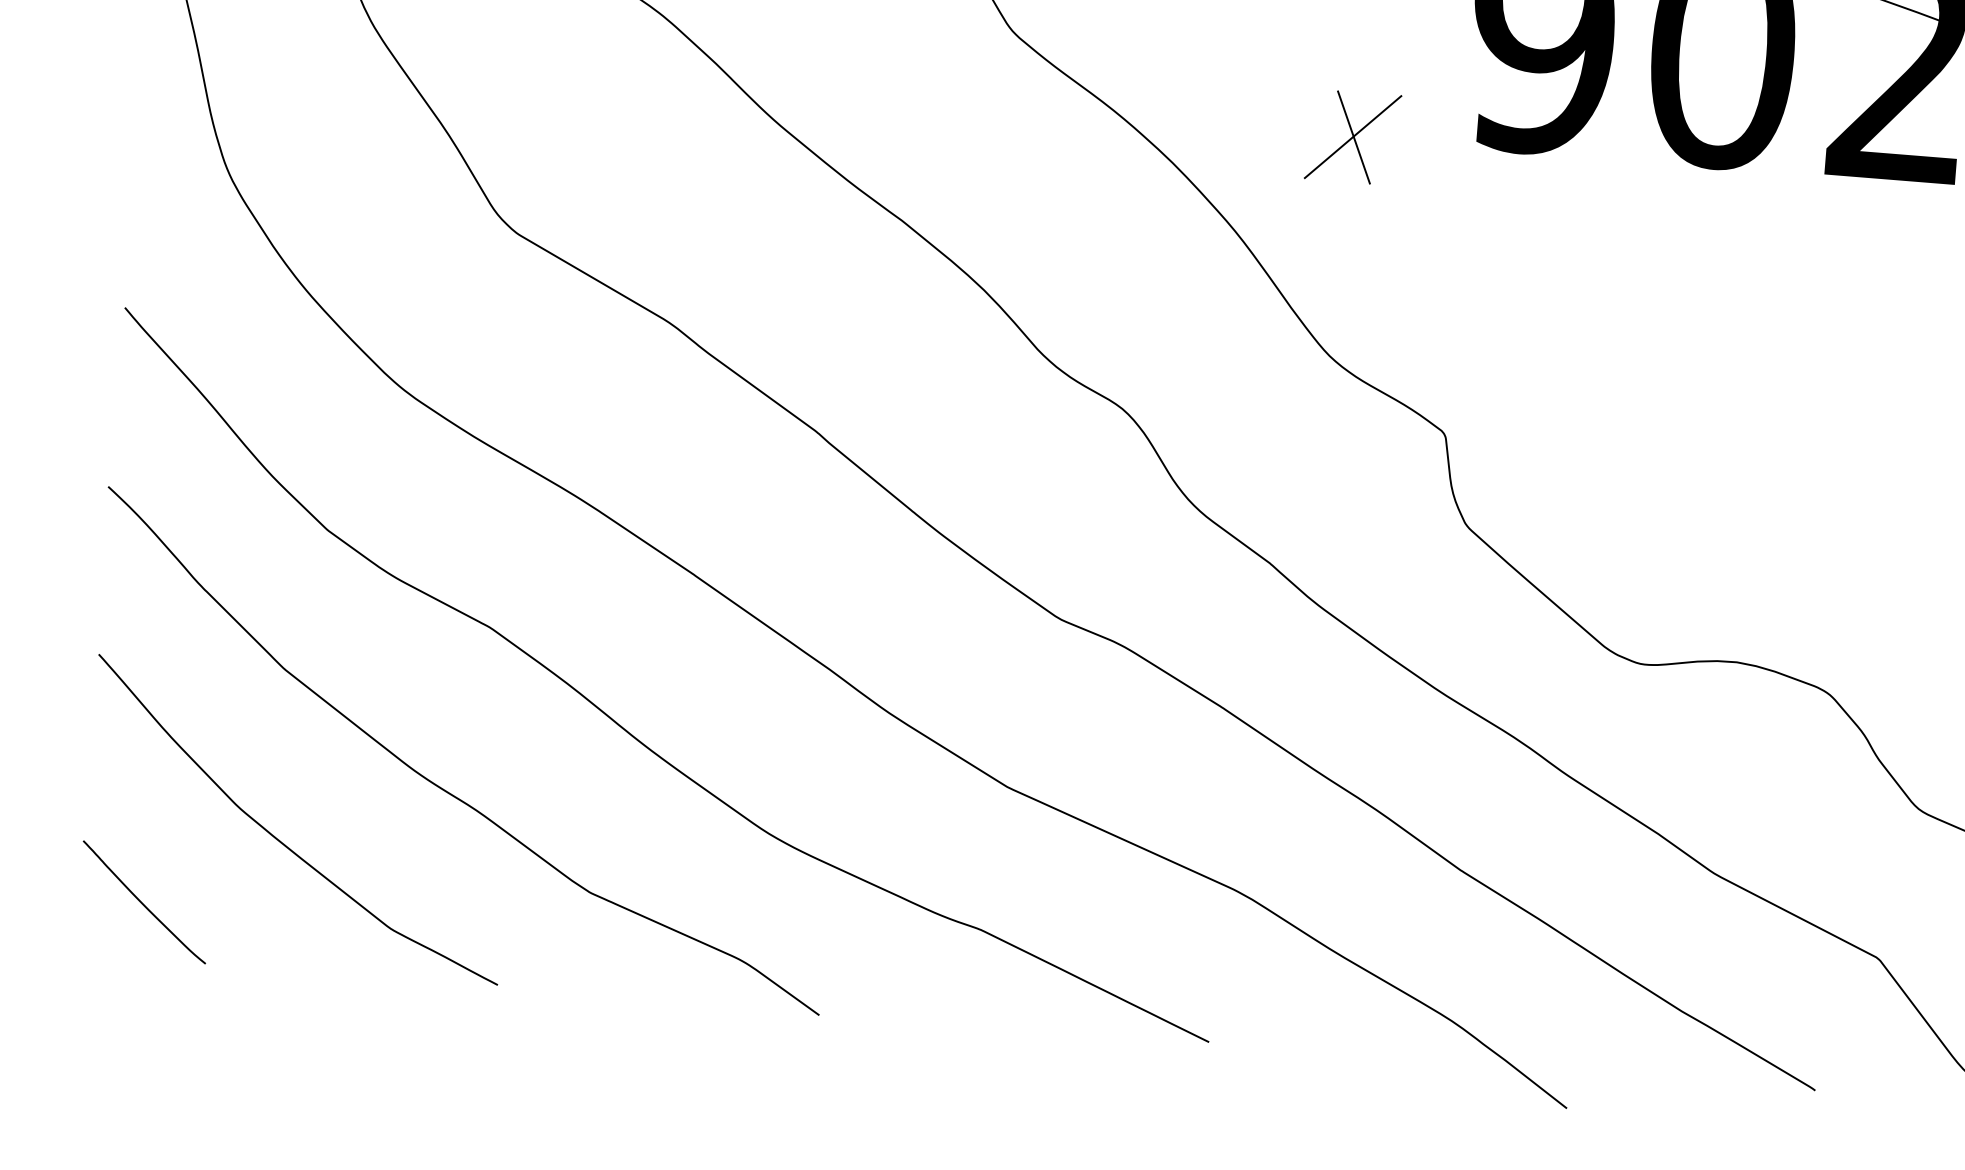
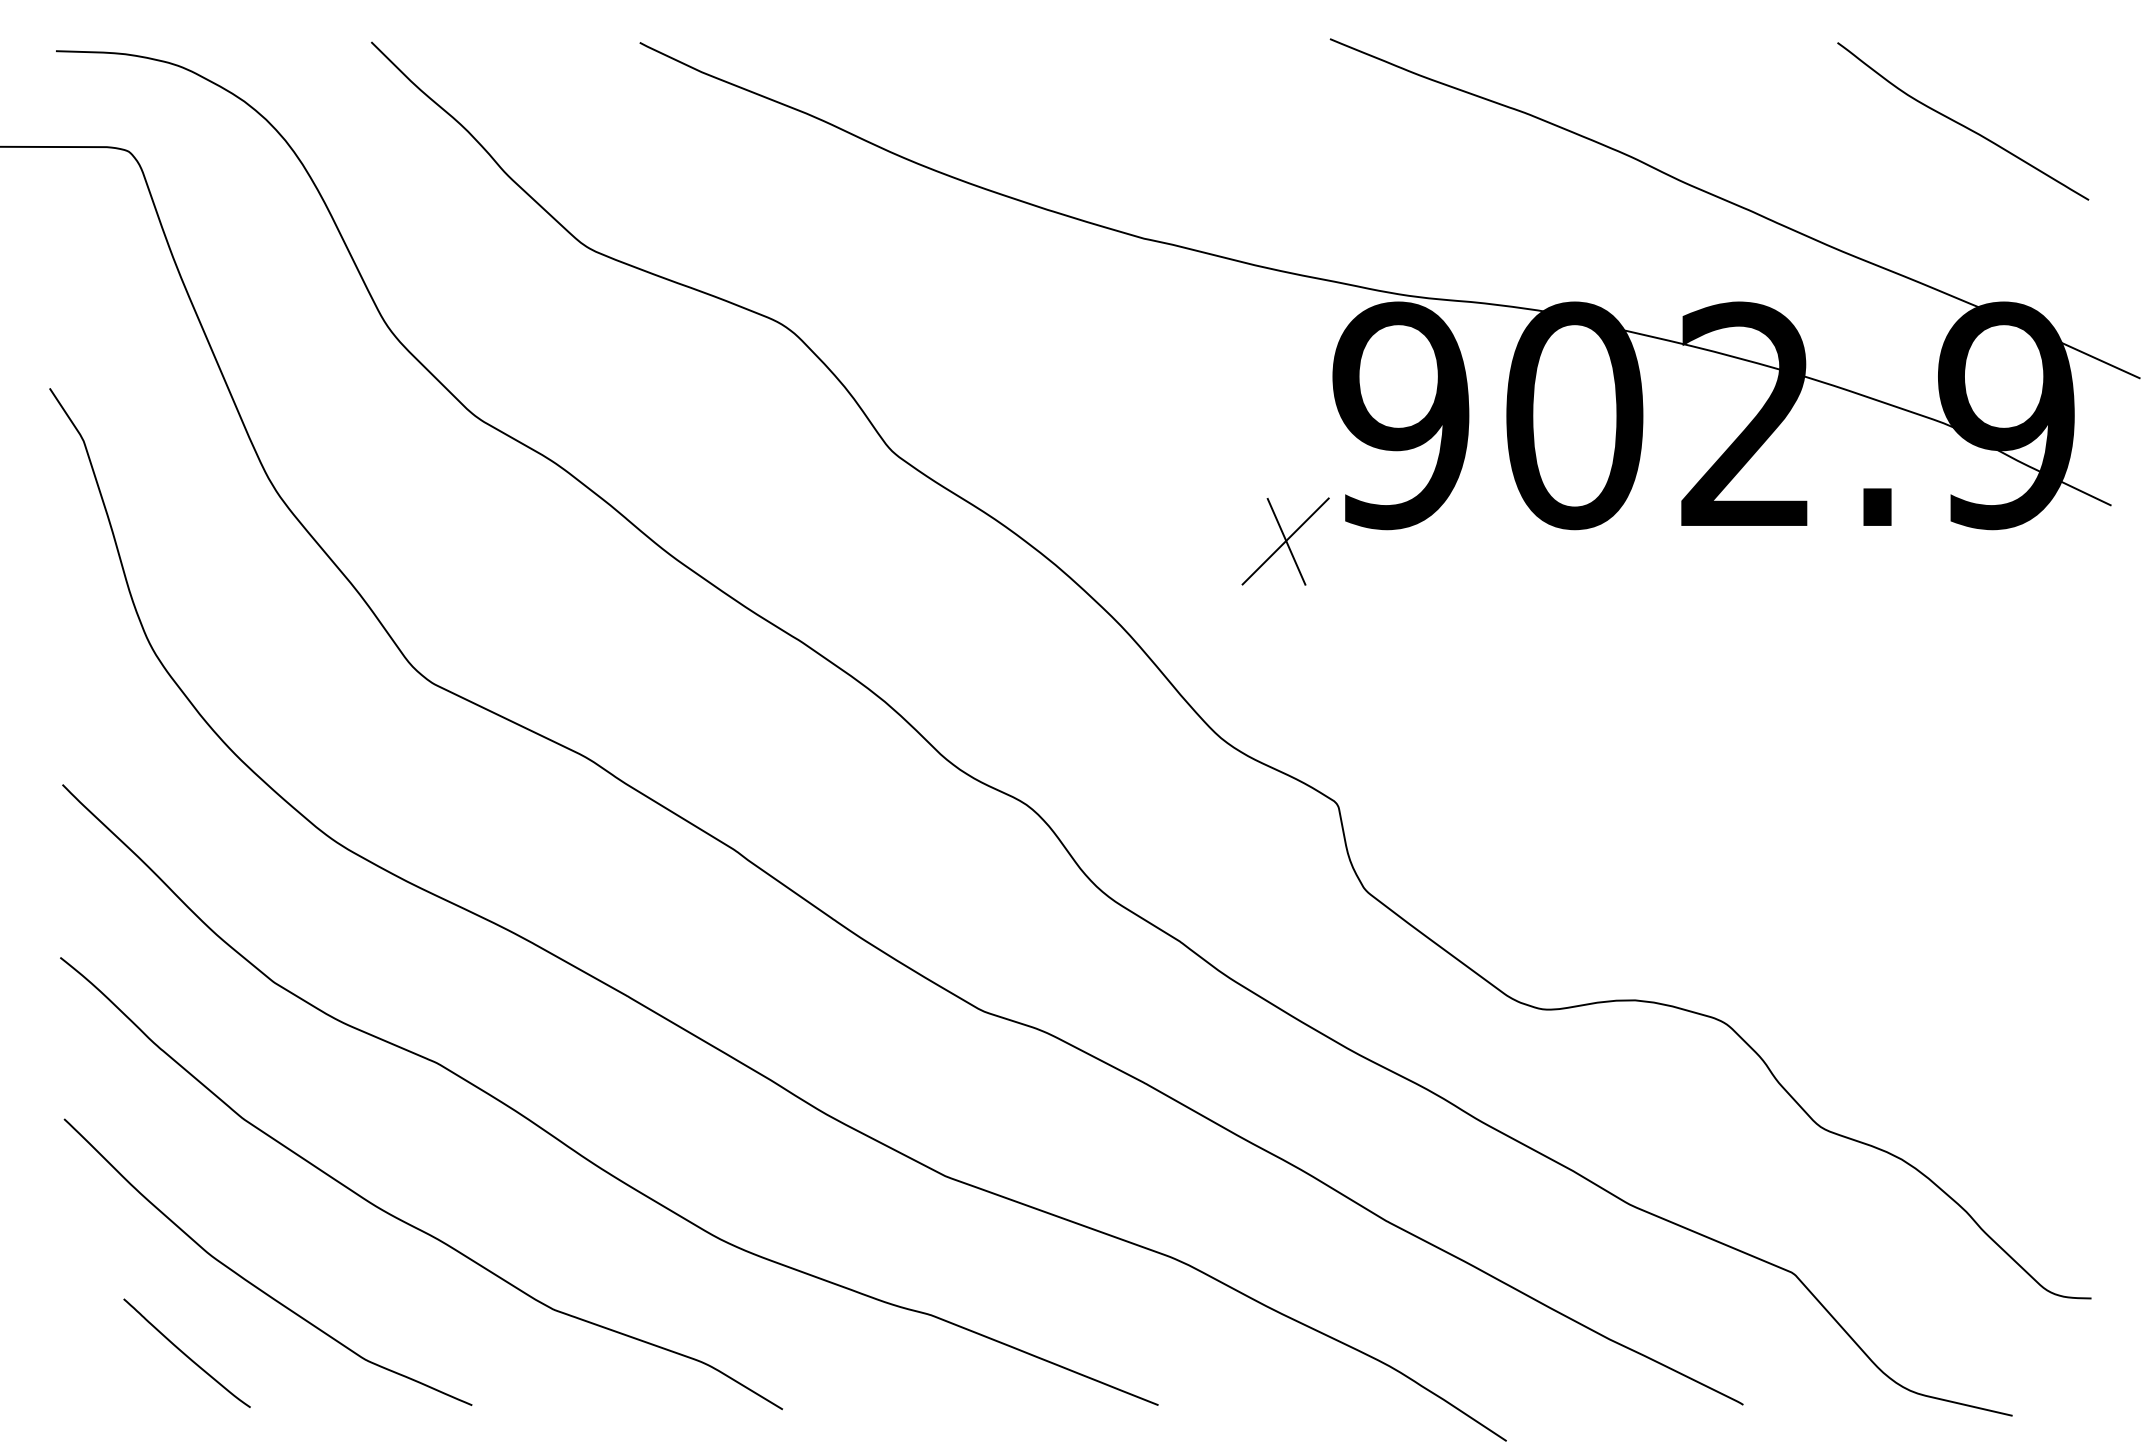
part: (1352, 137) -> (1285, 541), moved
curve: (142, 902) -> (185, 1353), moved

